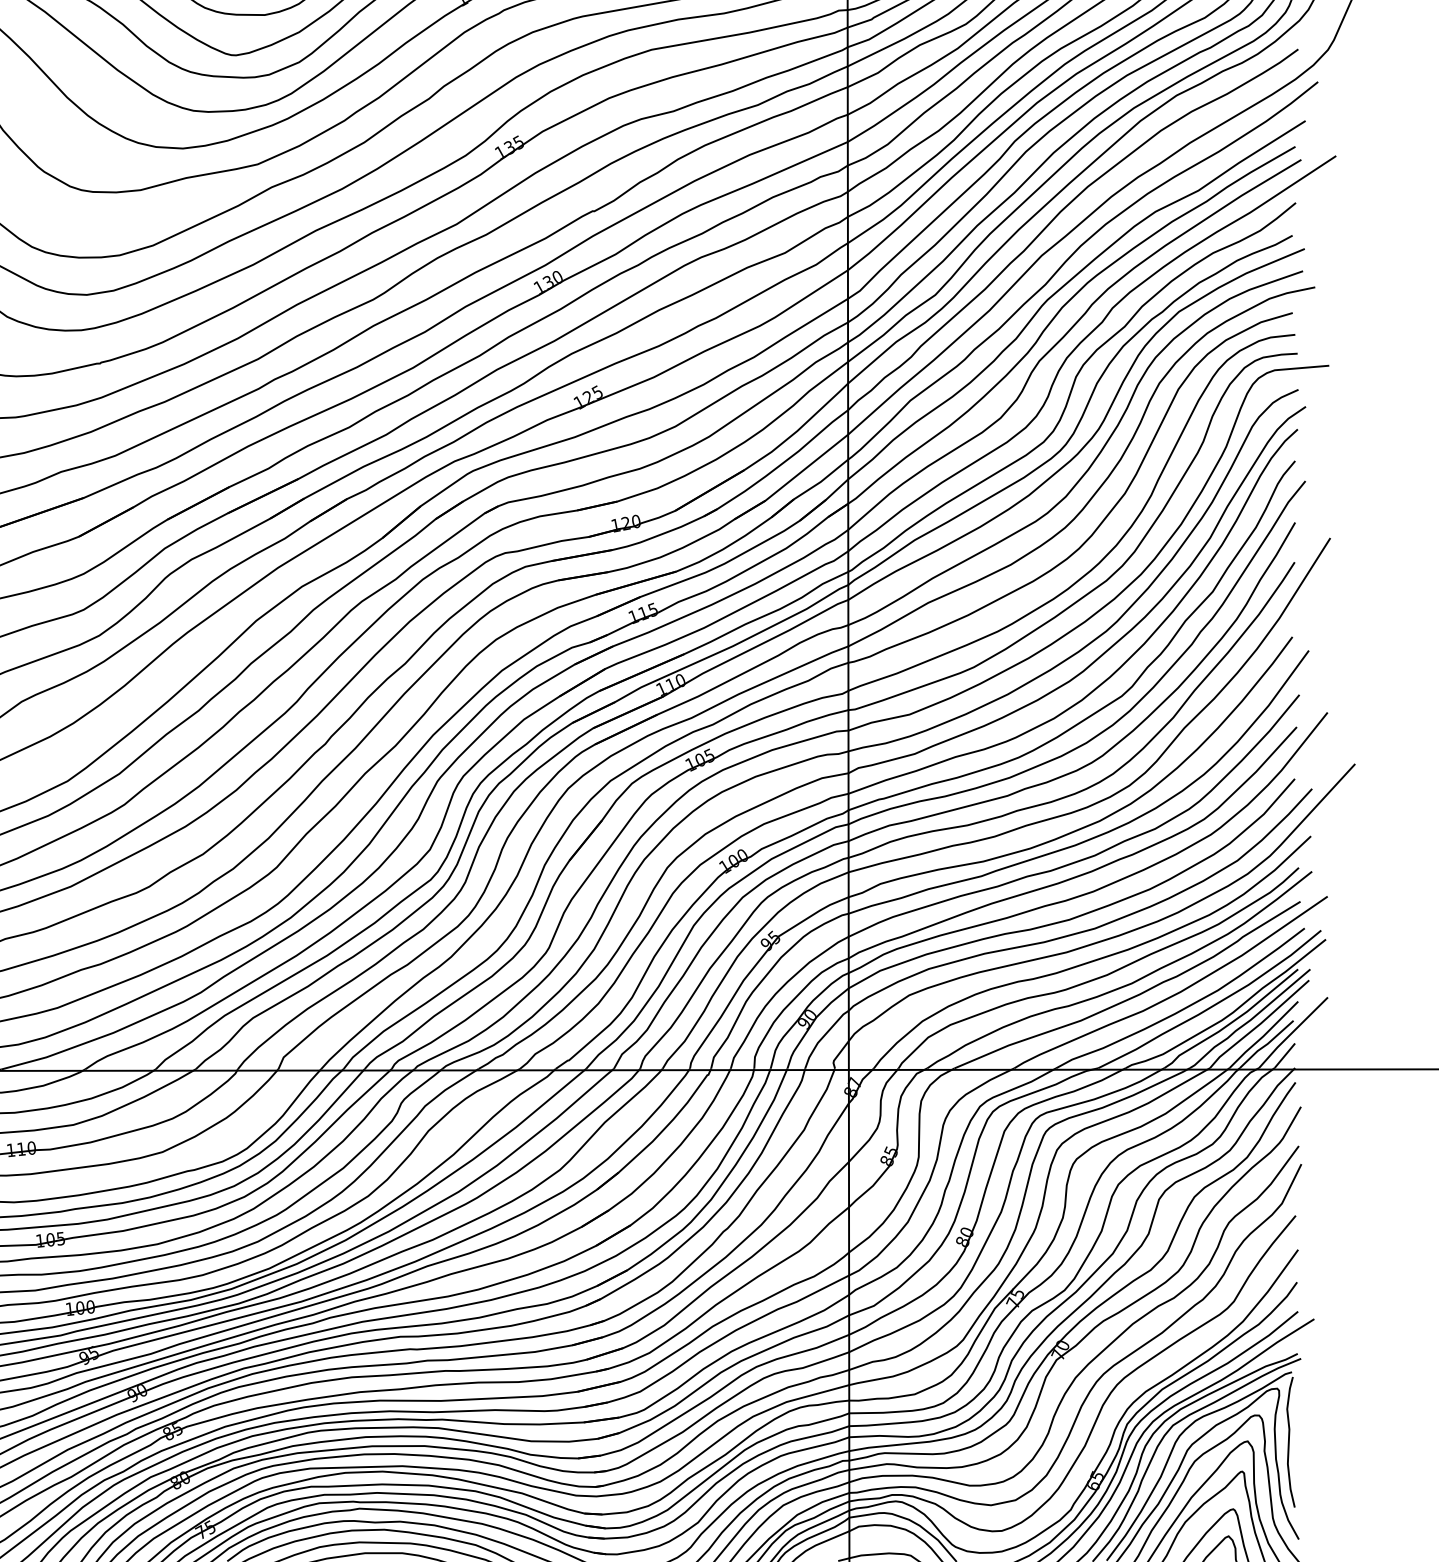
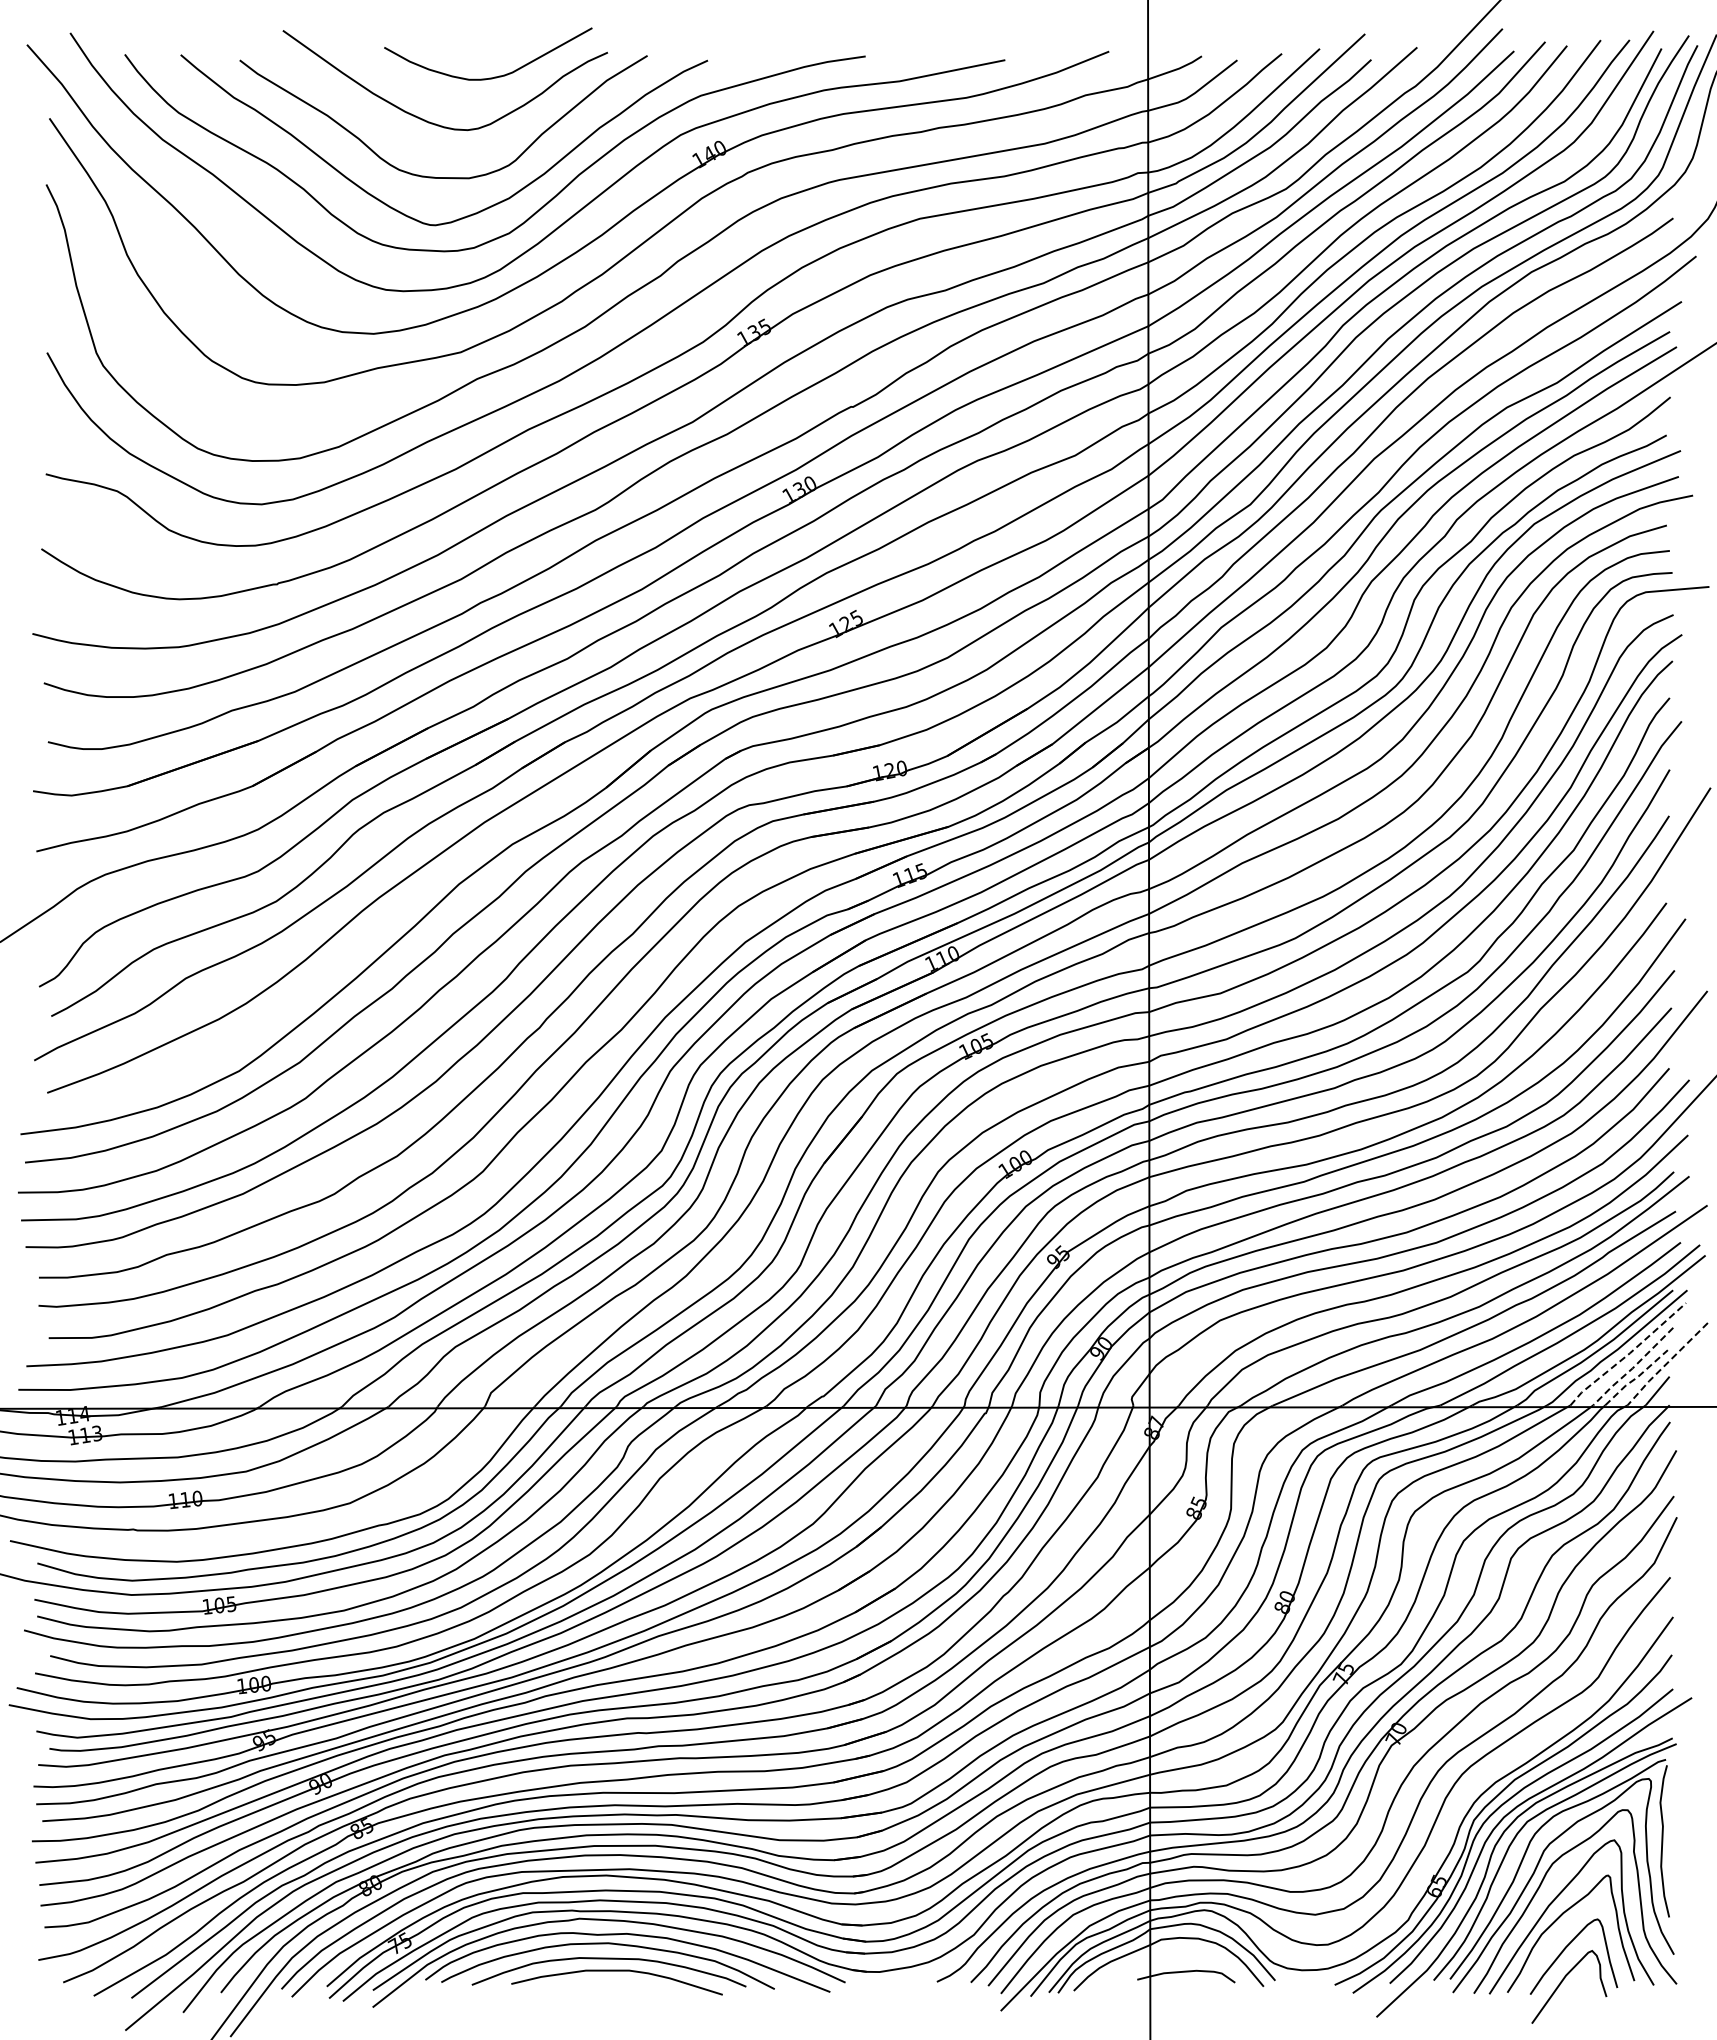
line: (1259, 1024) -> (1628, 1354), solid -> dashed
line: (1292, 1033) -> (1666, 1364), solid -> dashed
line: (1263, 1036) -> (1632, 1368), solid -> dashed
line: (1266, 1044) -> (1636, 1377), solid -> dashed

